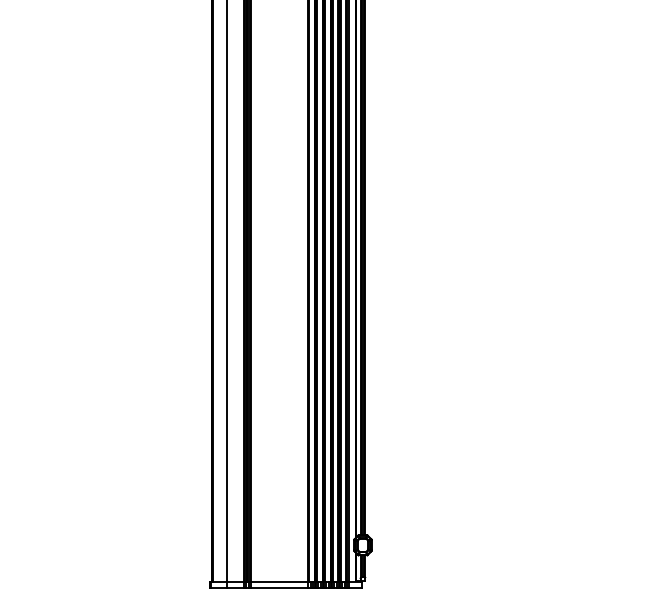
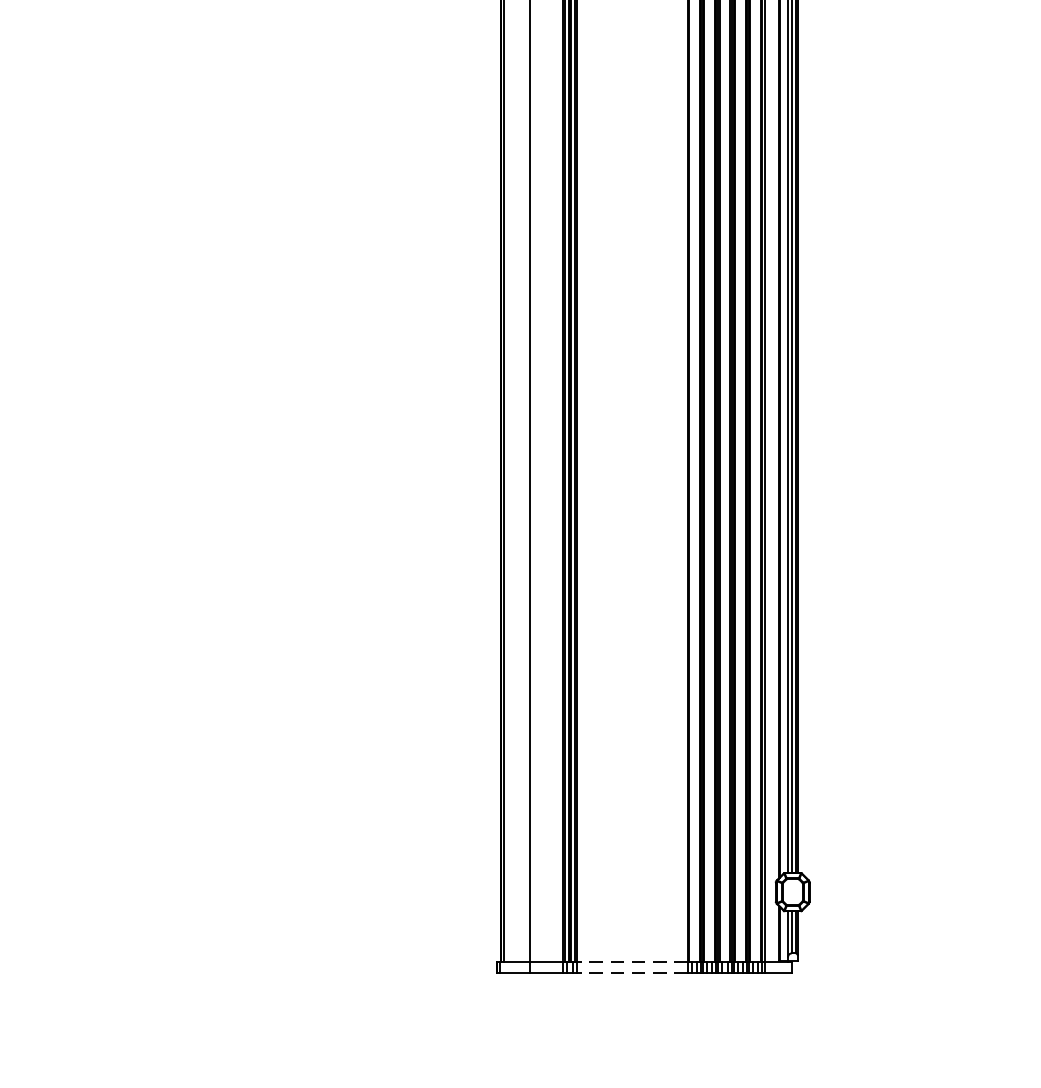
line: (279, 581) -> (631, 961), solid -> dashed
line: (279, 587) -> (631, 973), solid -> dashed

